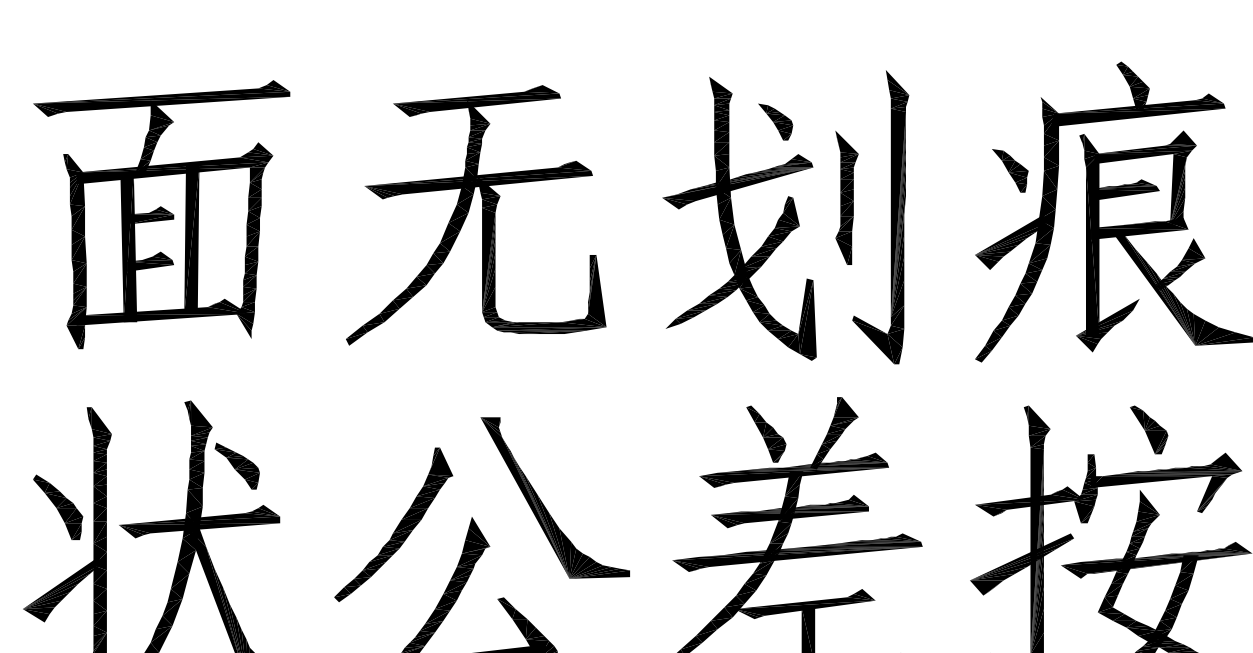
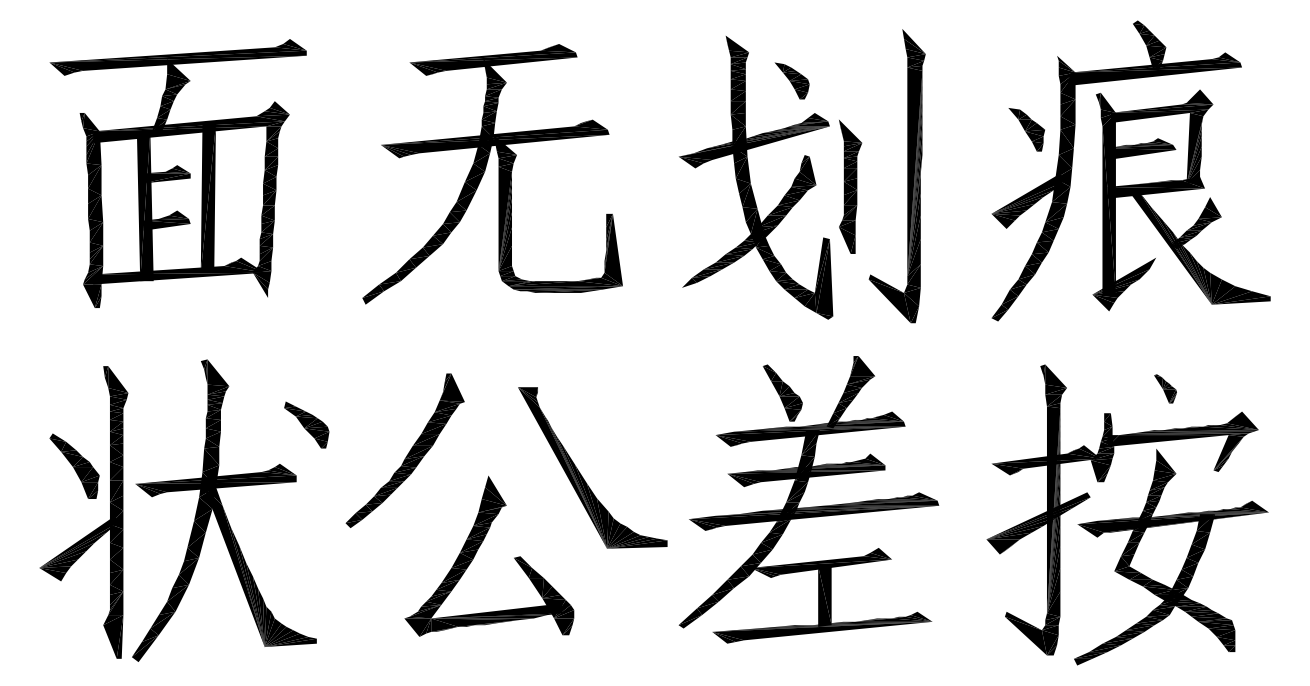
part: (847, 197) -> (850, 186), moved
part: (1149, 429) -> (1165, 388), size x0.6
part: (237, 465) -> (306, 424), moved
part: (543, 502) -> (580, 472), moved
part: (393, 524) -> (404, 450), moved

